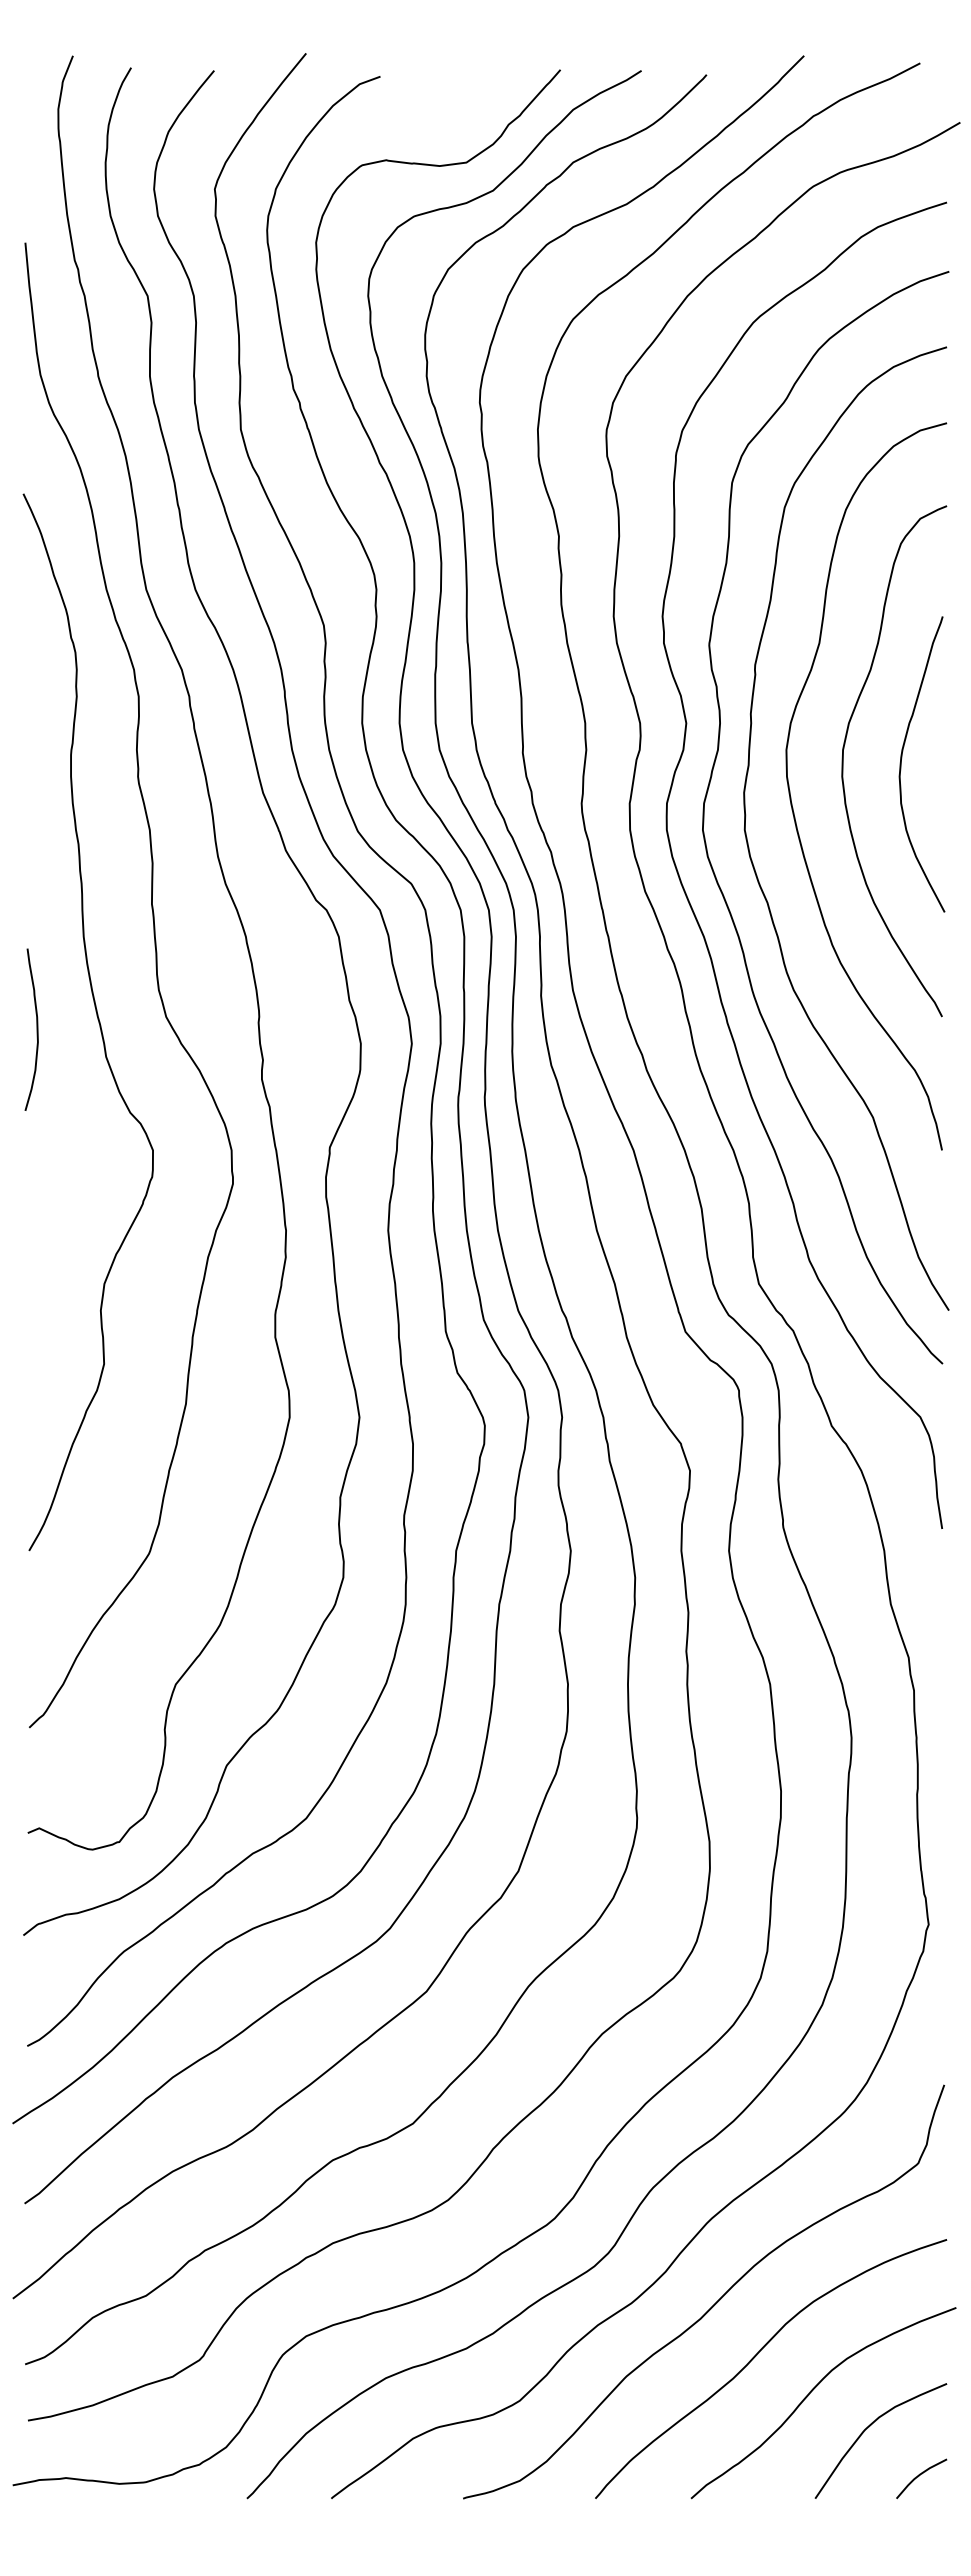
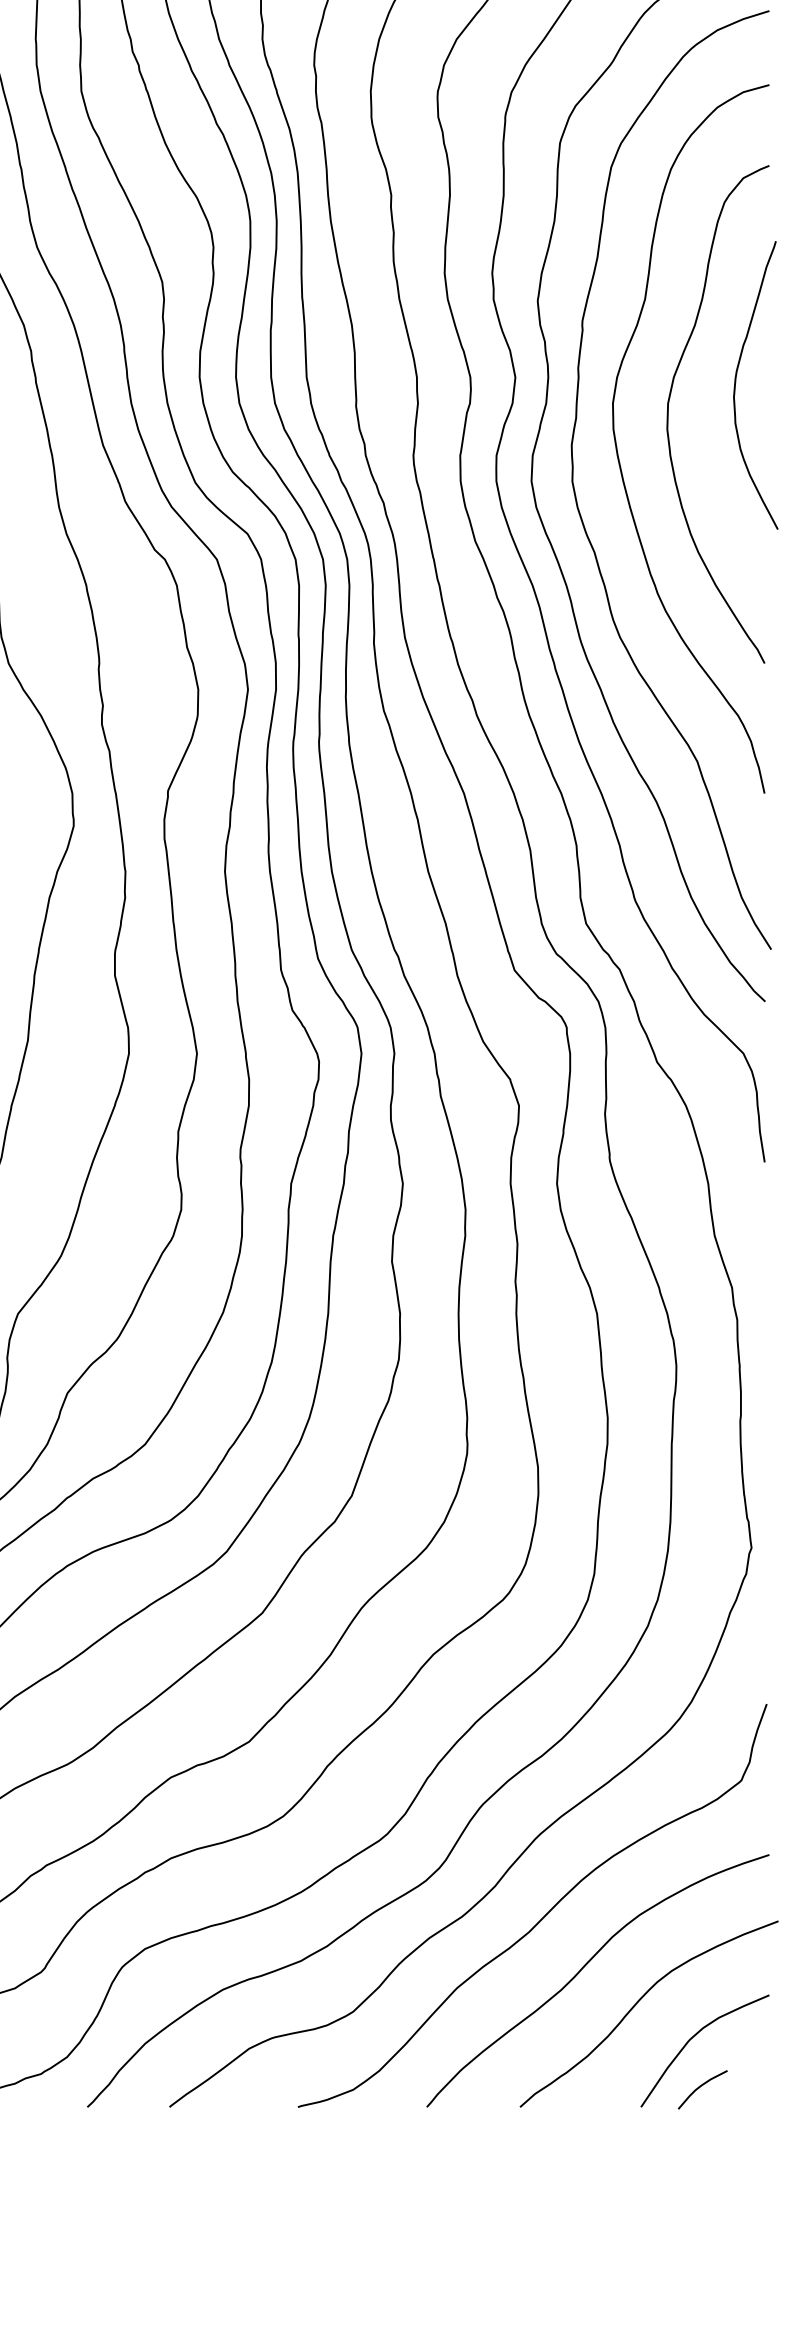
curve: (902, 758) -> (736, 379), moved
curve: (919, 2476) -> (700, 2087), moved

